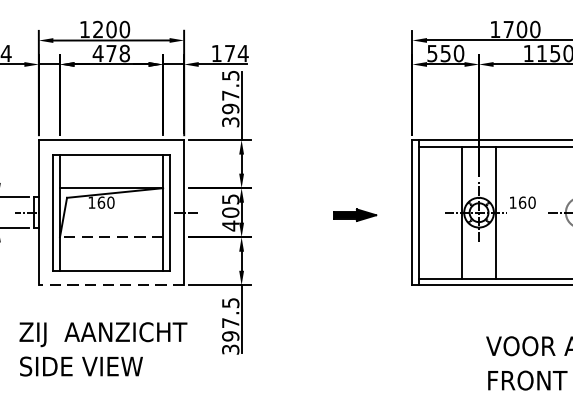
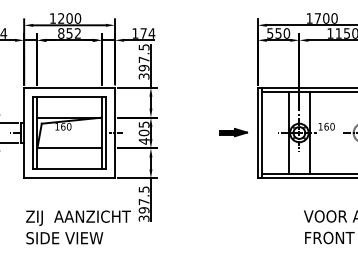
text: (111, 53) -> (69, 33), 478 -> 852
part: (354, 215) -> (233, 132), moved
line: (111, 237) -> (69, 148), dashed -> solid
line: (111, 285) -> (69, 178), dashed -> solid
text: (103, 349) -> (78, 227), moved

